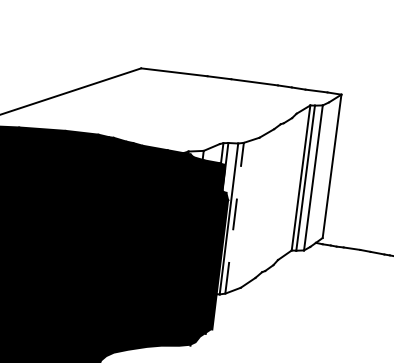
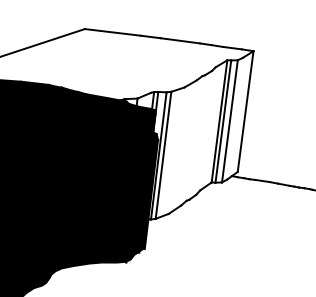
line: (234, 218) -> (163, 155), dashed -> solid

